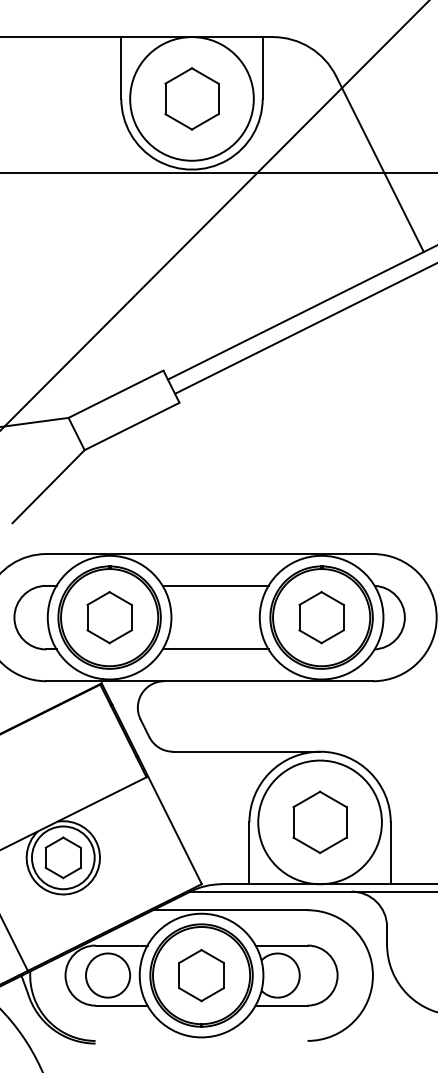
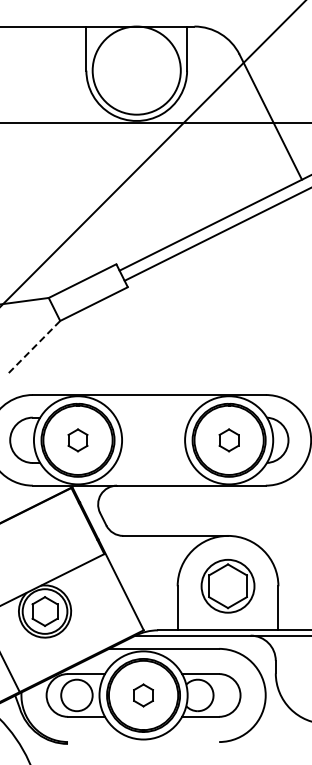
part: (191, 98) -> (136, 70), removed
line: (48, 487) -> (34, 347), solid -> dashed
line: (215, 585) -> (153, 417), removed
part: (108, 617) -> (77, 440), size x0.6
part: (320, 617) -> (228, 440), size x0.6
line: (215, 650) -> (153, 463), removed
circle: (319, 822) -> (227, 586), size x0.6
part: (201, 975) -> (143, 695), size x0.6

